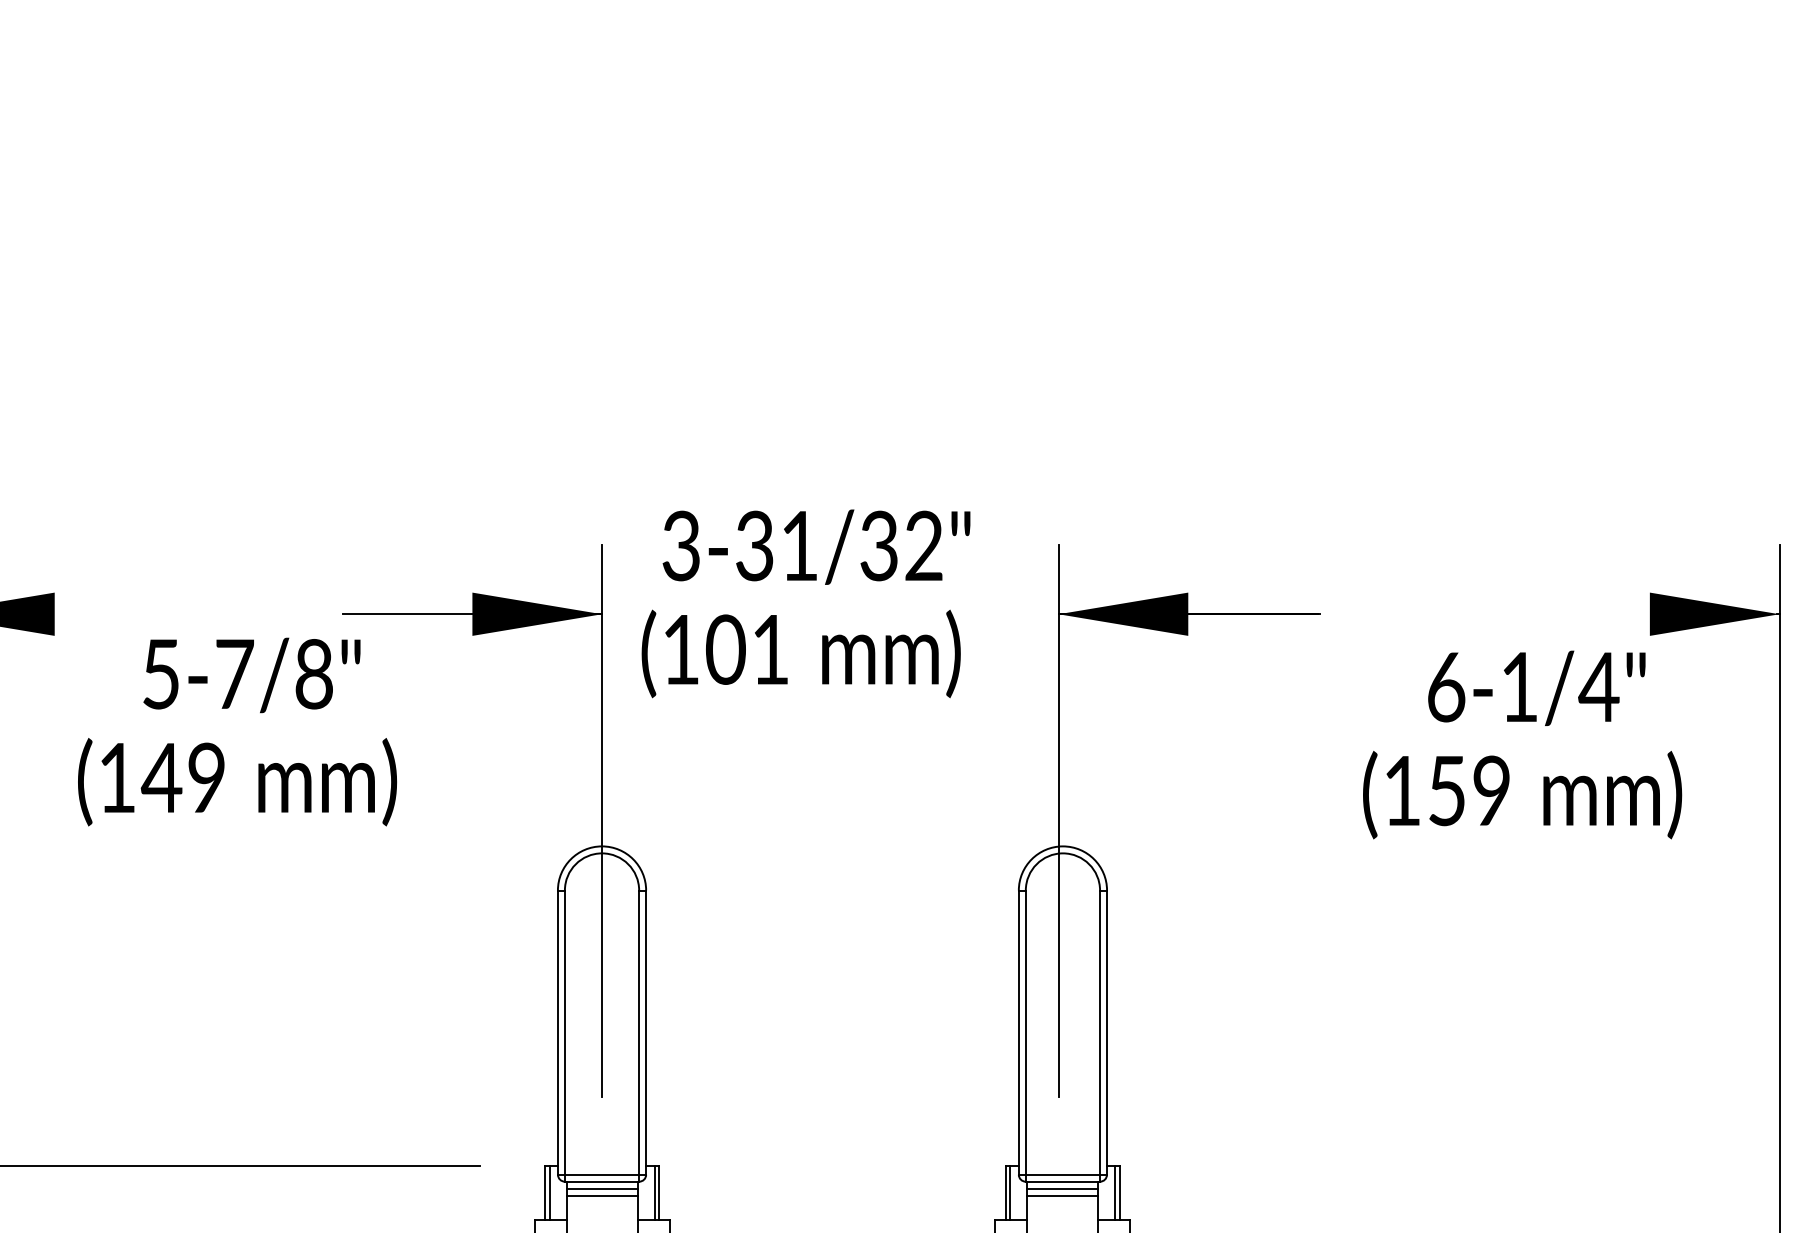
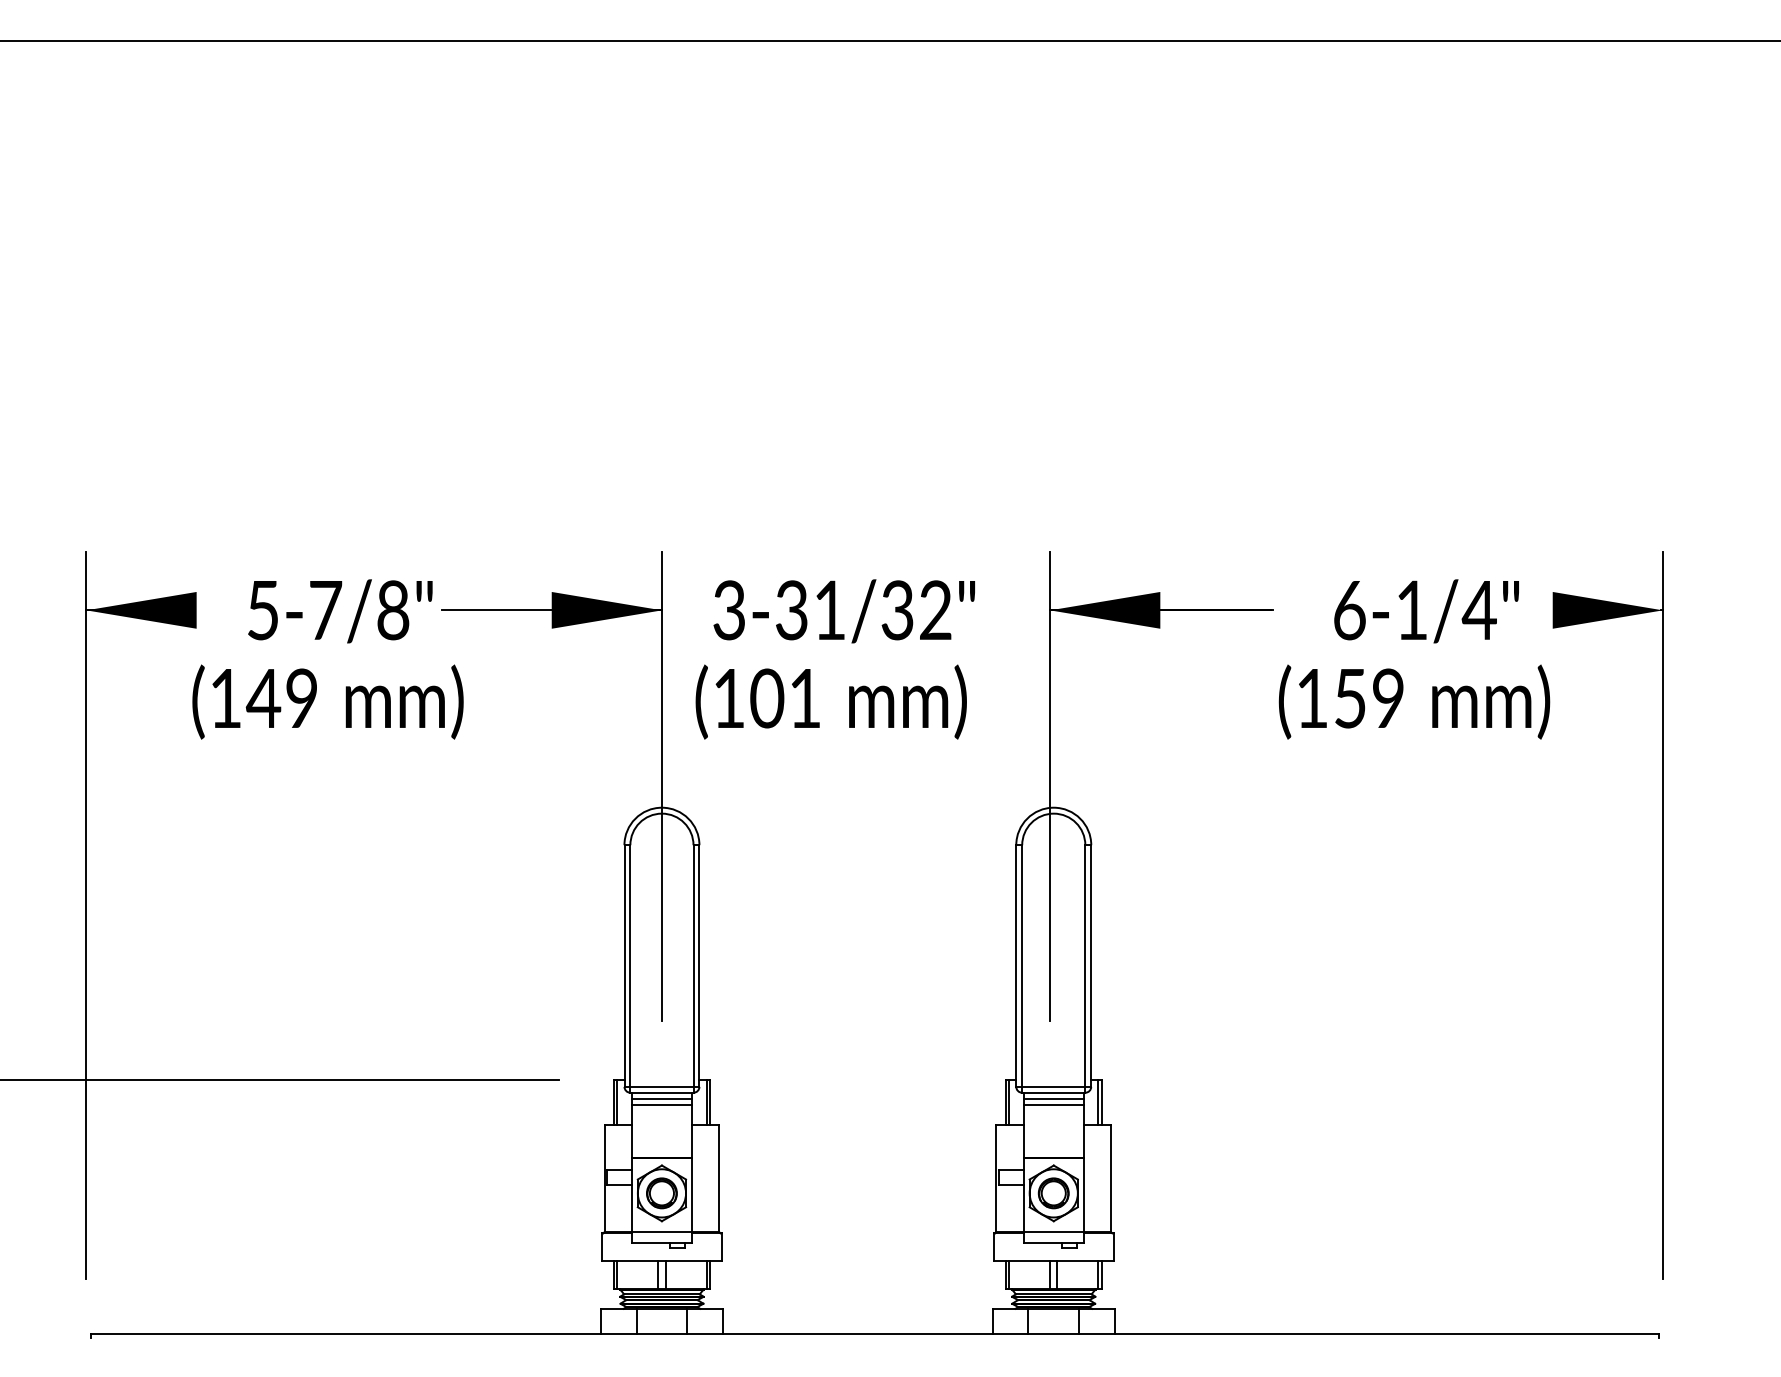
text: (805, 603) -> (834, 659), moved
text: (236, 732) -> (327, 659), moved
text: (1522, 744) -> (1414, 659), moved

